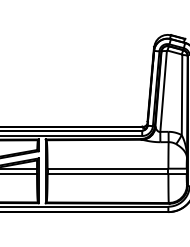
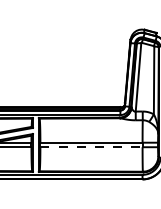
line: (108, 174) -> (91, 147), solid -> dashed

